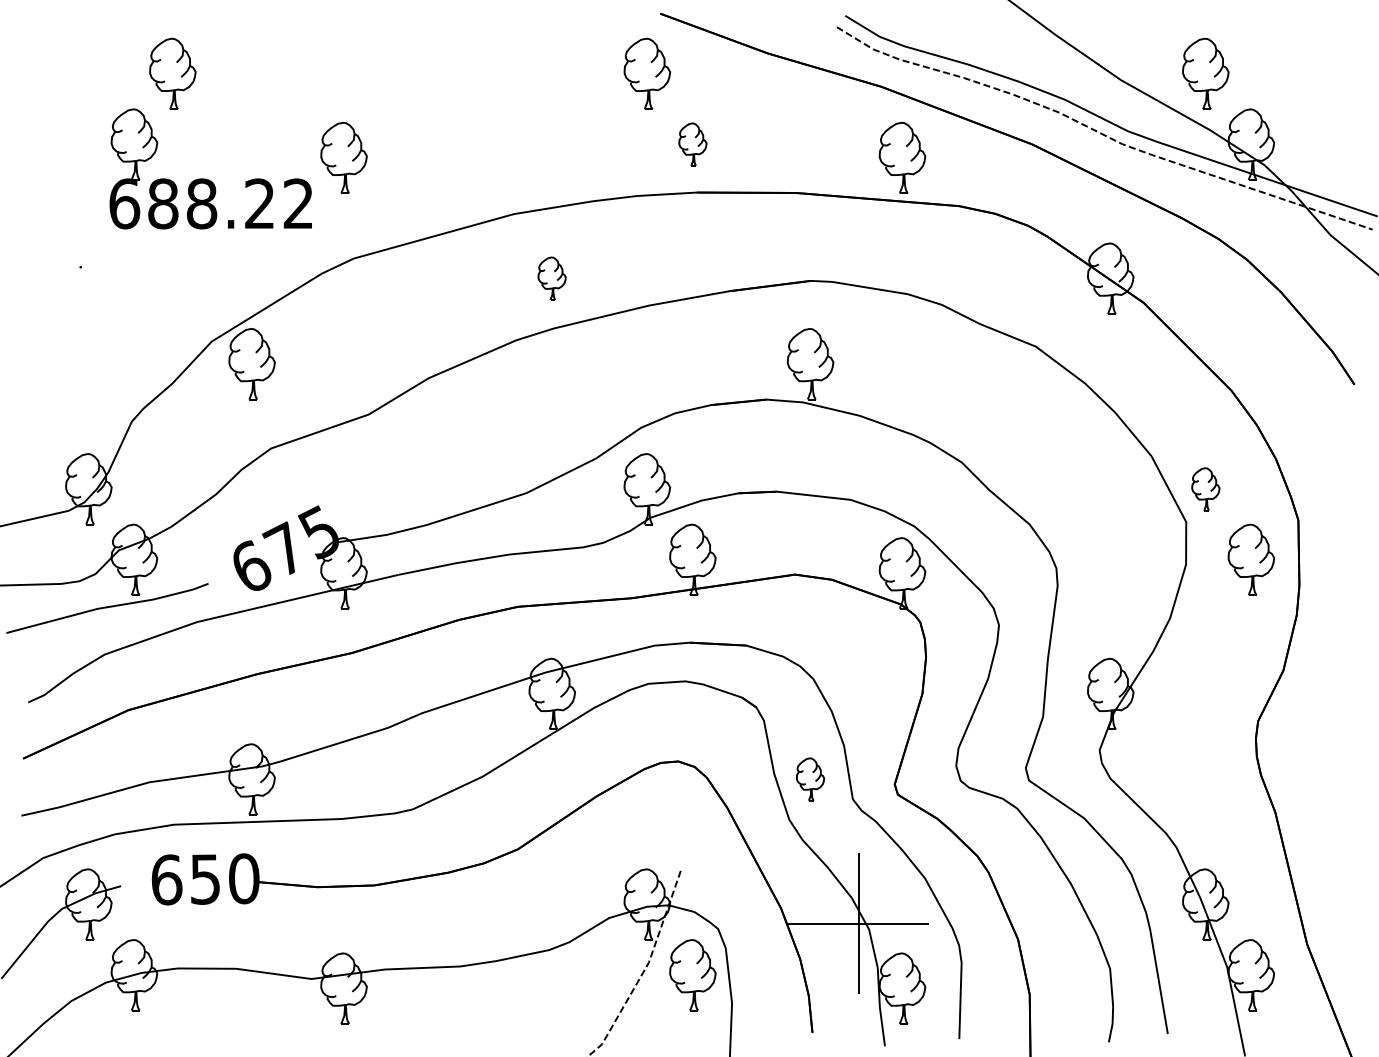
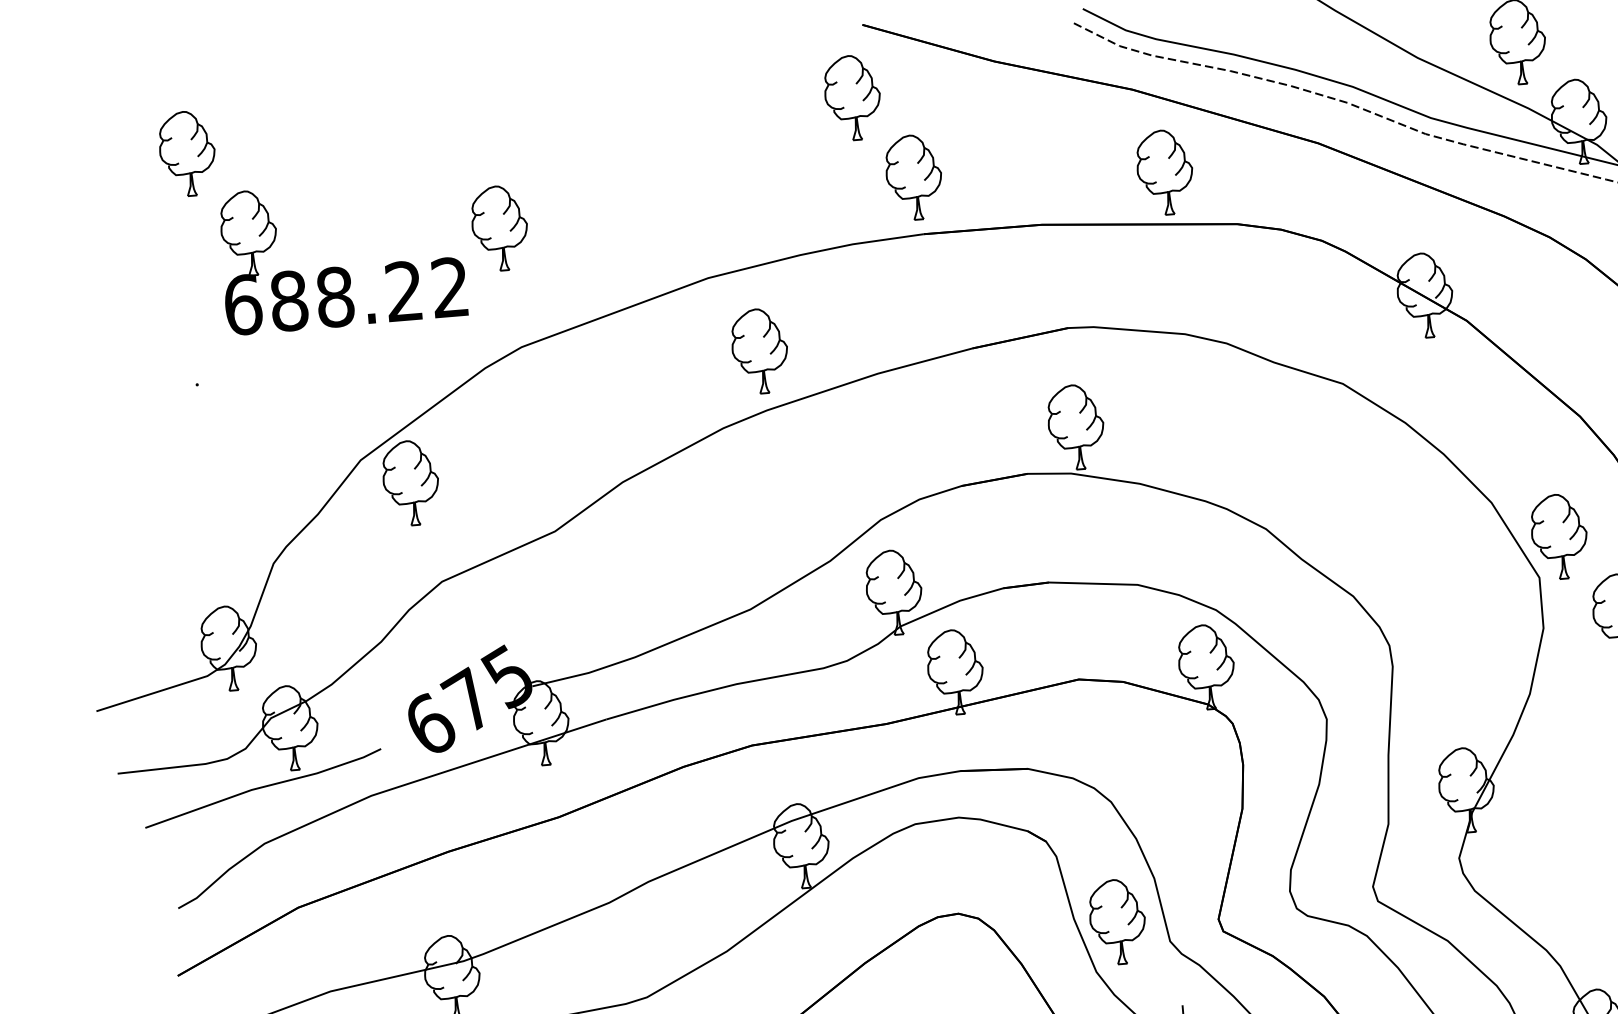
part: (172, 73) -> (187, 153), moved
part: (692, 144) -> (913, 177), size x1.67
part: (551, 278) -> (759, 351), size x1.67
part: (1205, 489) -> (1559, 537), size x1.67
part: (810, 779) -> (1117, 921), size x1.67

